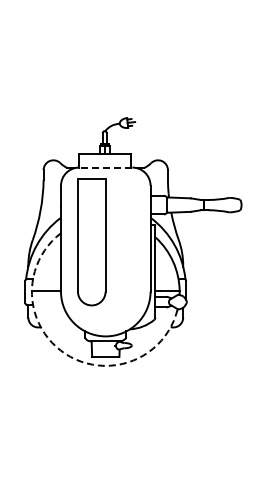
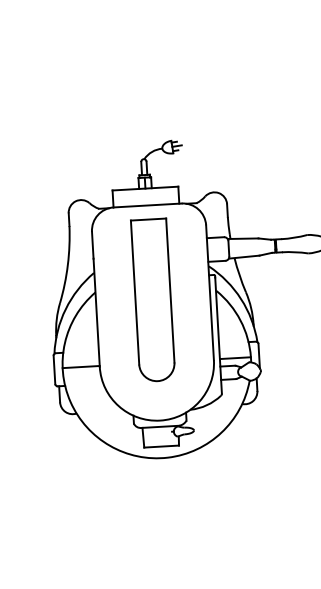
line: (105, 167) -> (147, 205), dashed -> solid
part: (91, 242) -> (152, 300), moved
arc: (65, 353) -> (110, 445), dashed -> solid

